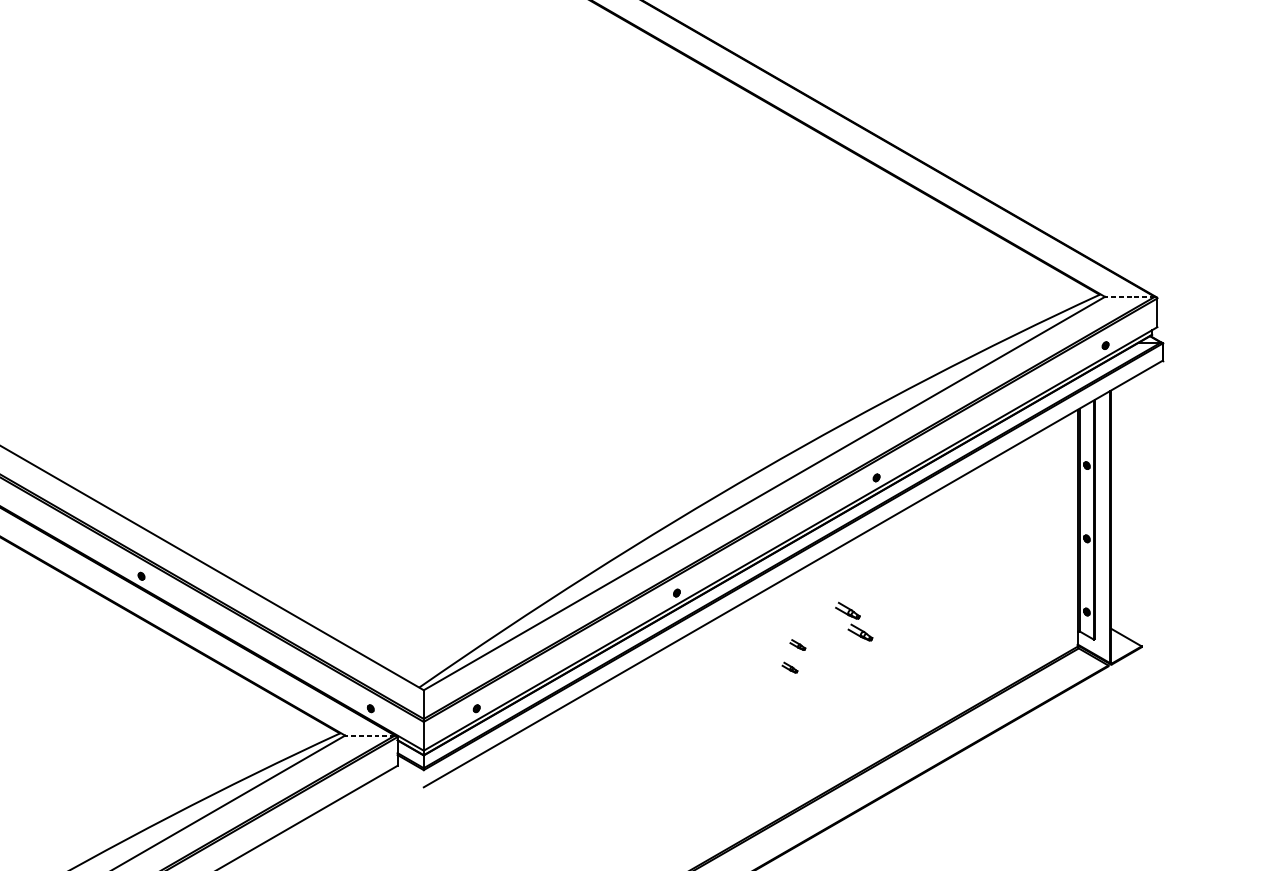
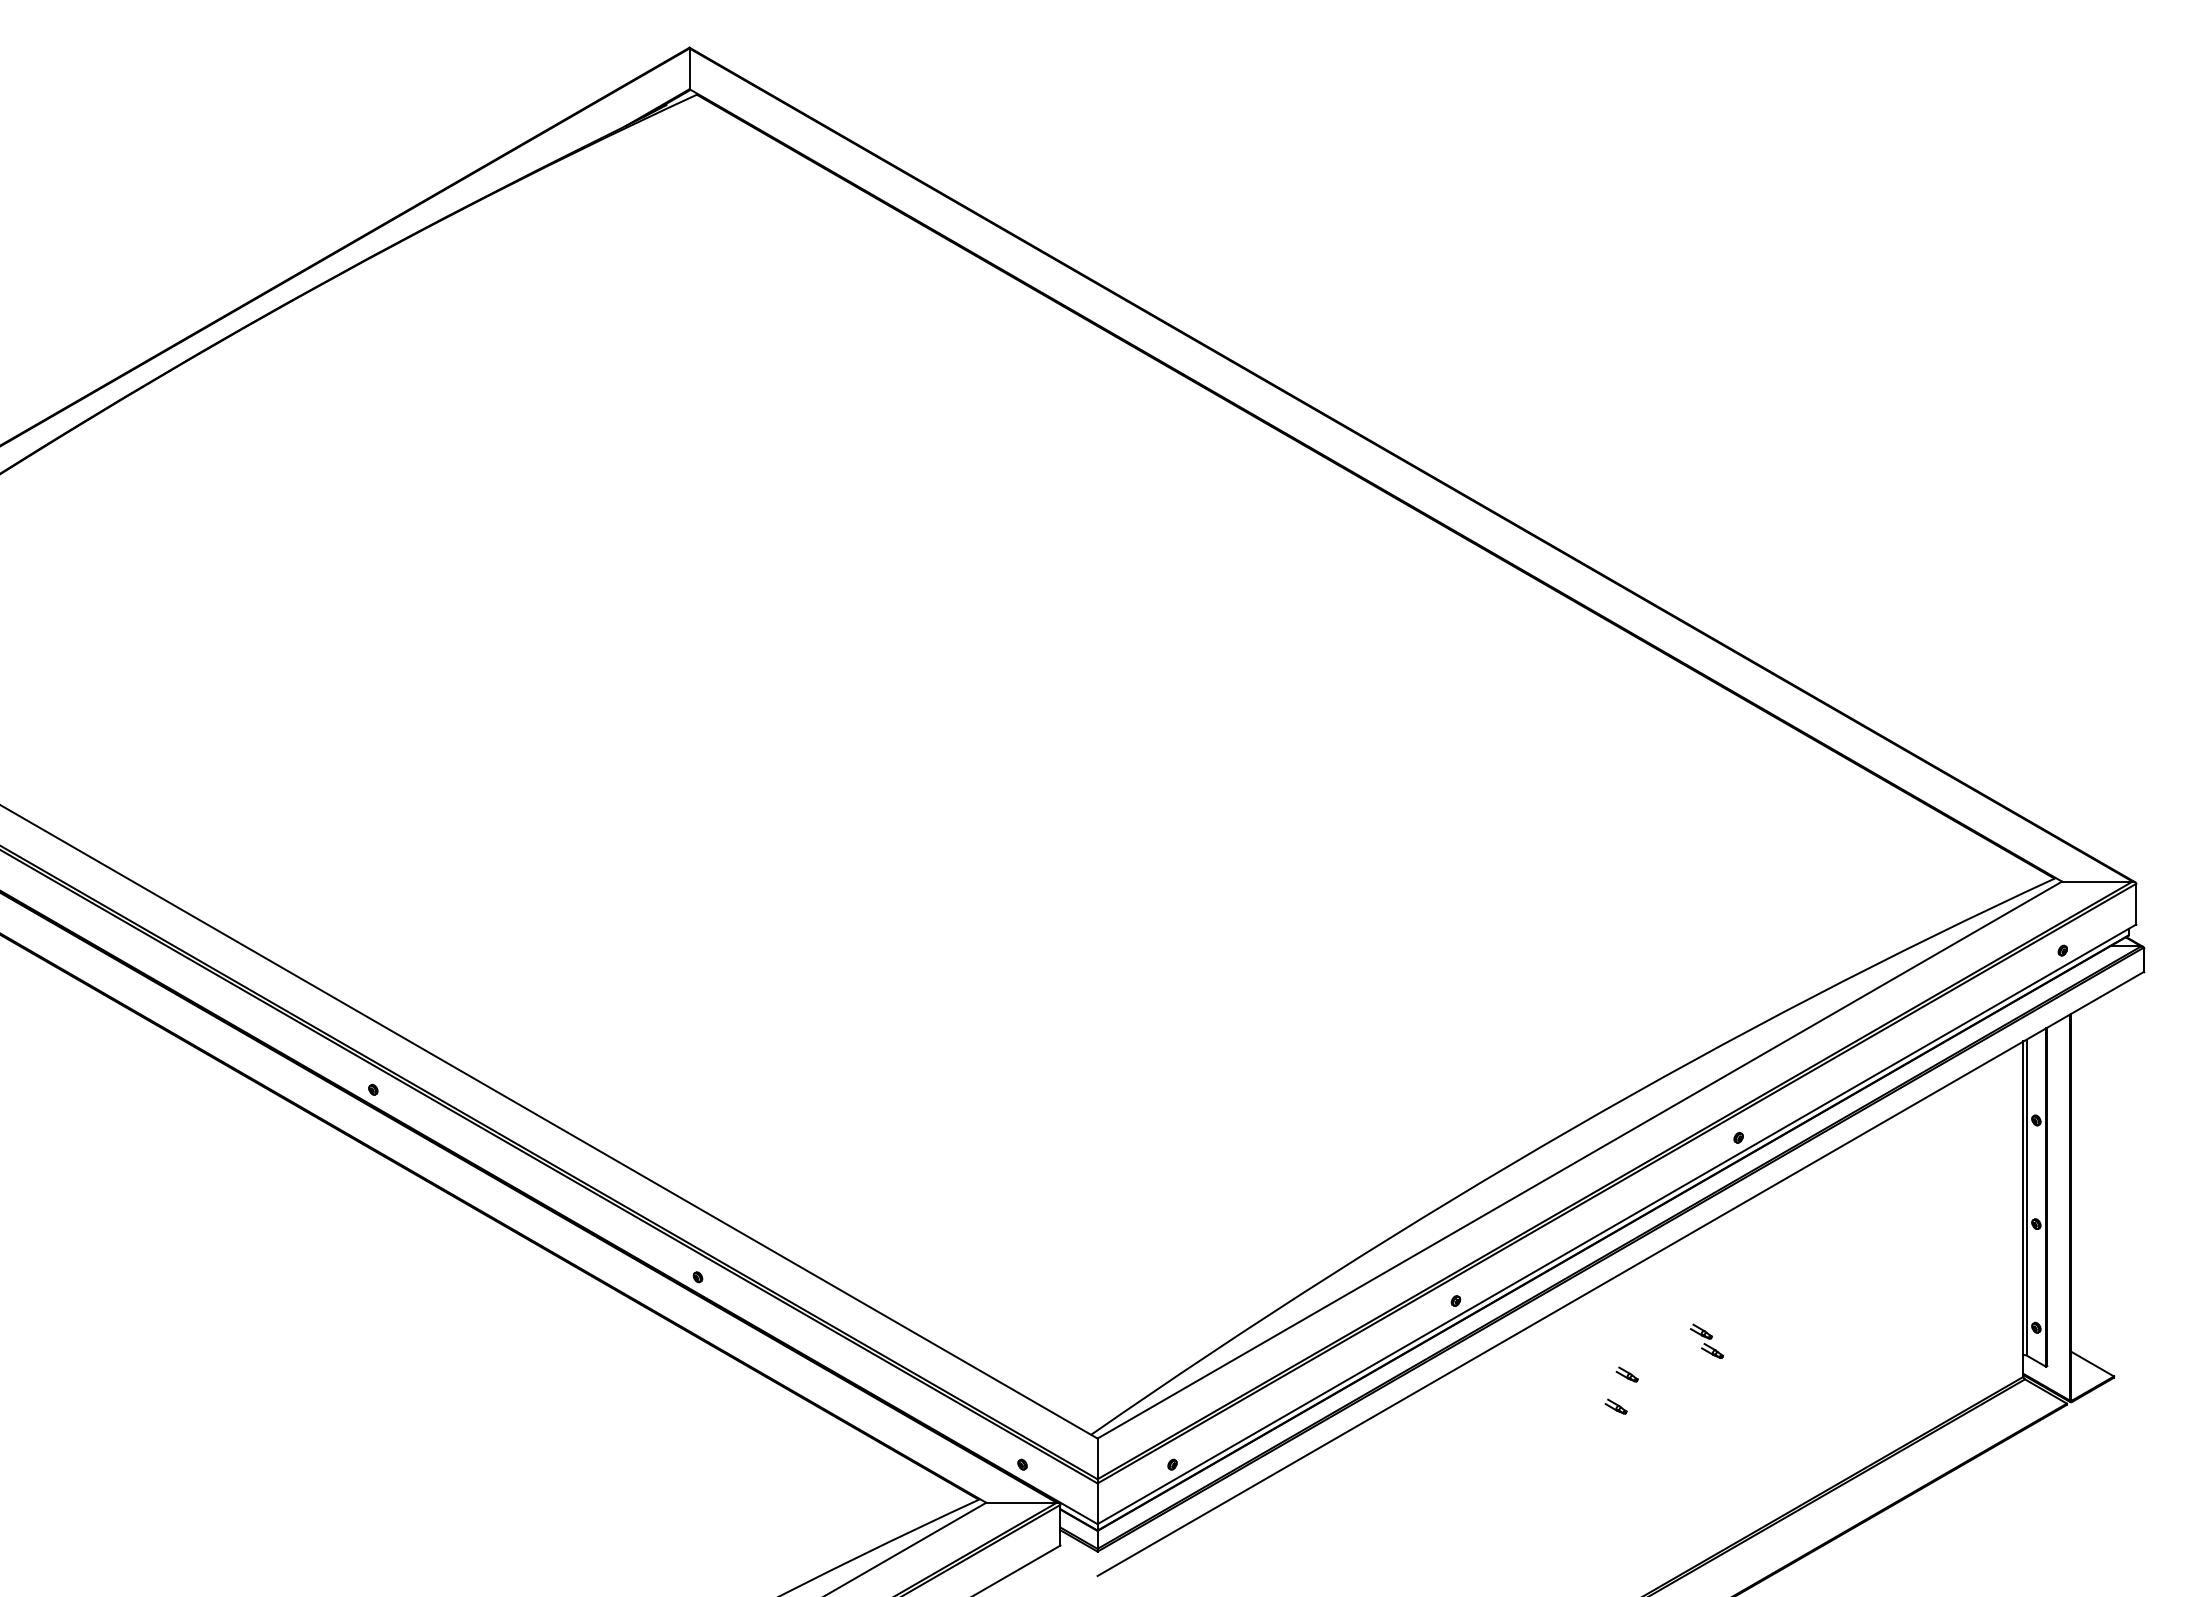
line: (1129, 296) -> (2096, 881), dashed -> solid
part: (853, 620) -> (1706, 1340), size x0.62
line: (370, 735) -> (1021, 1502), dashed -> solid

